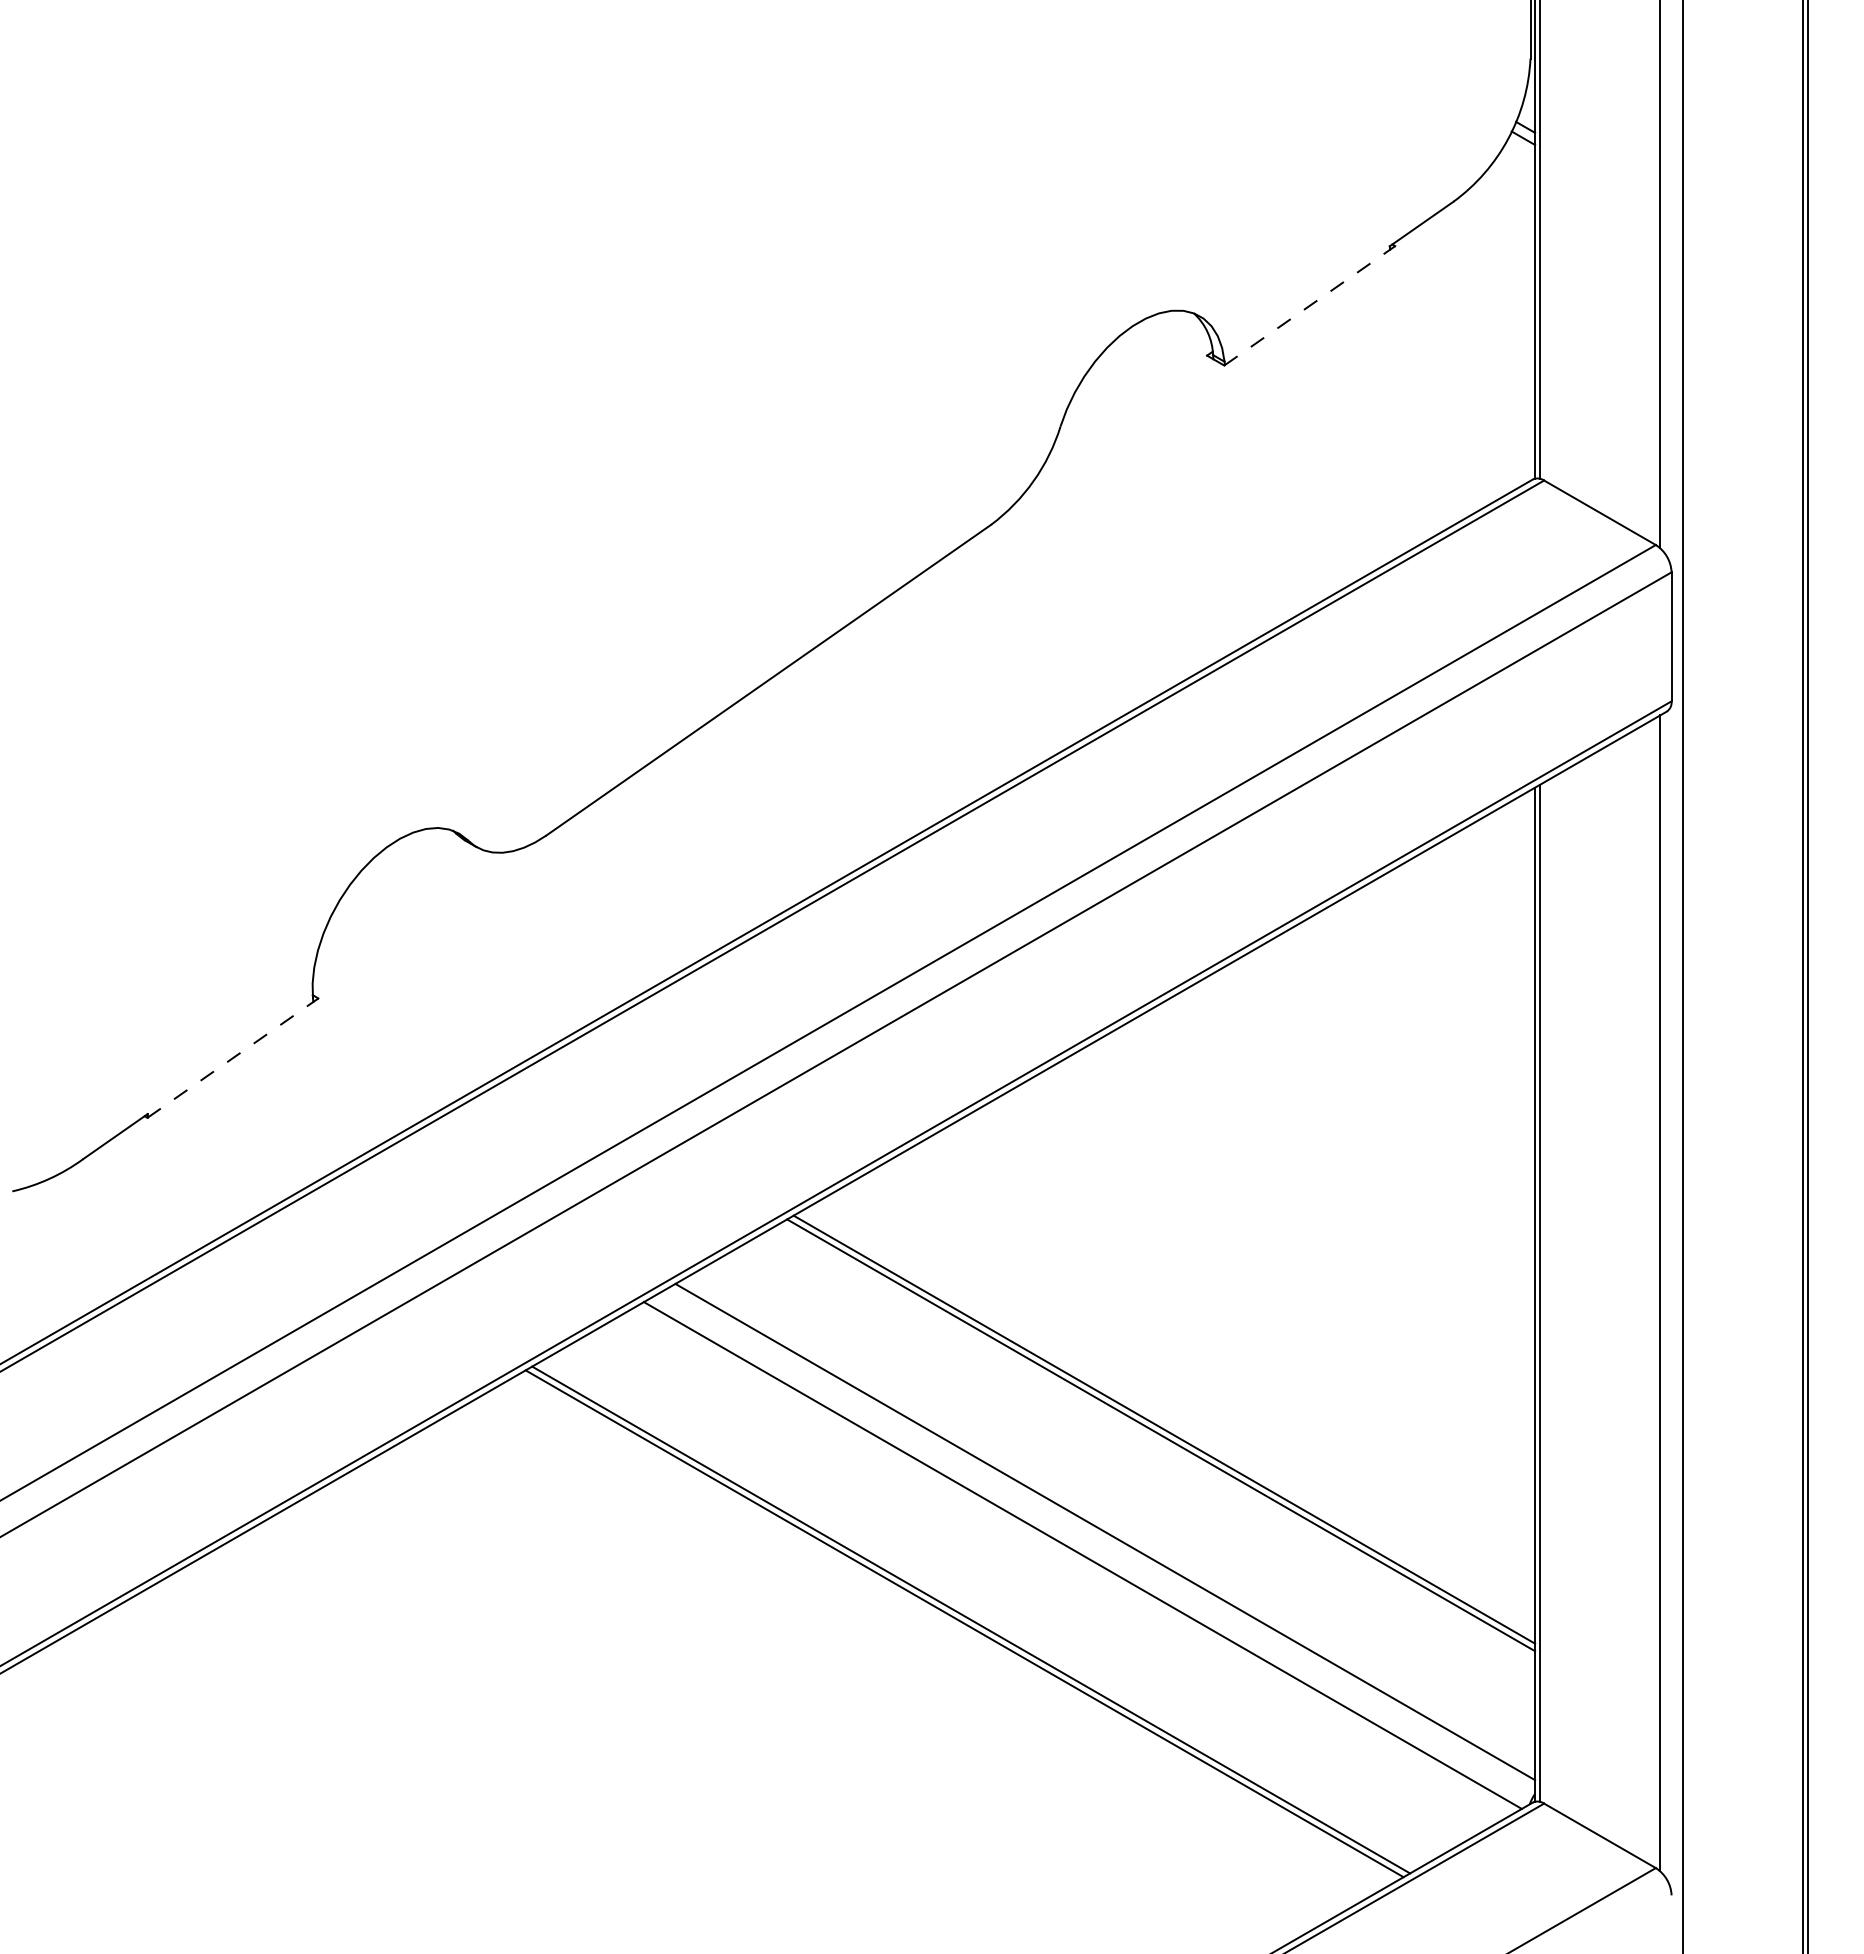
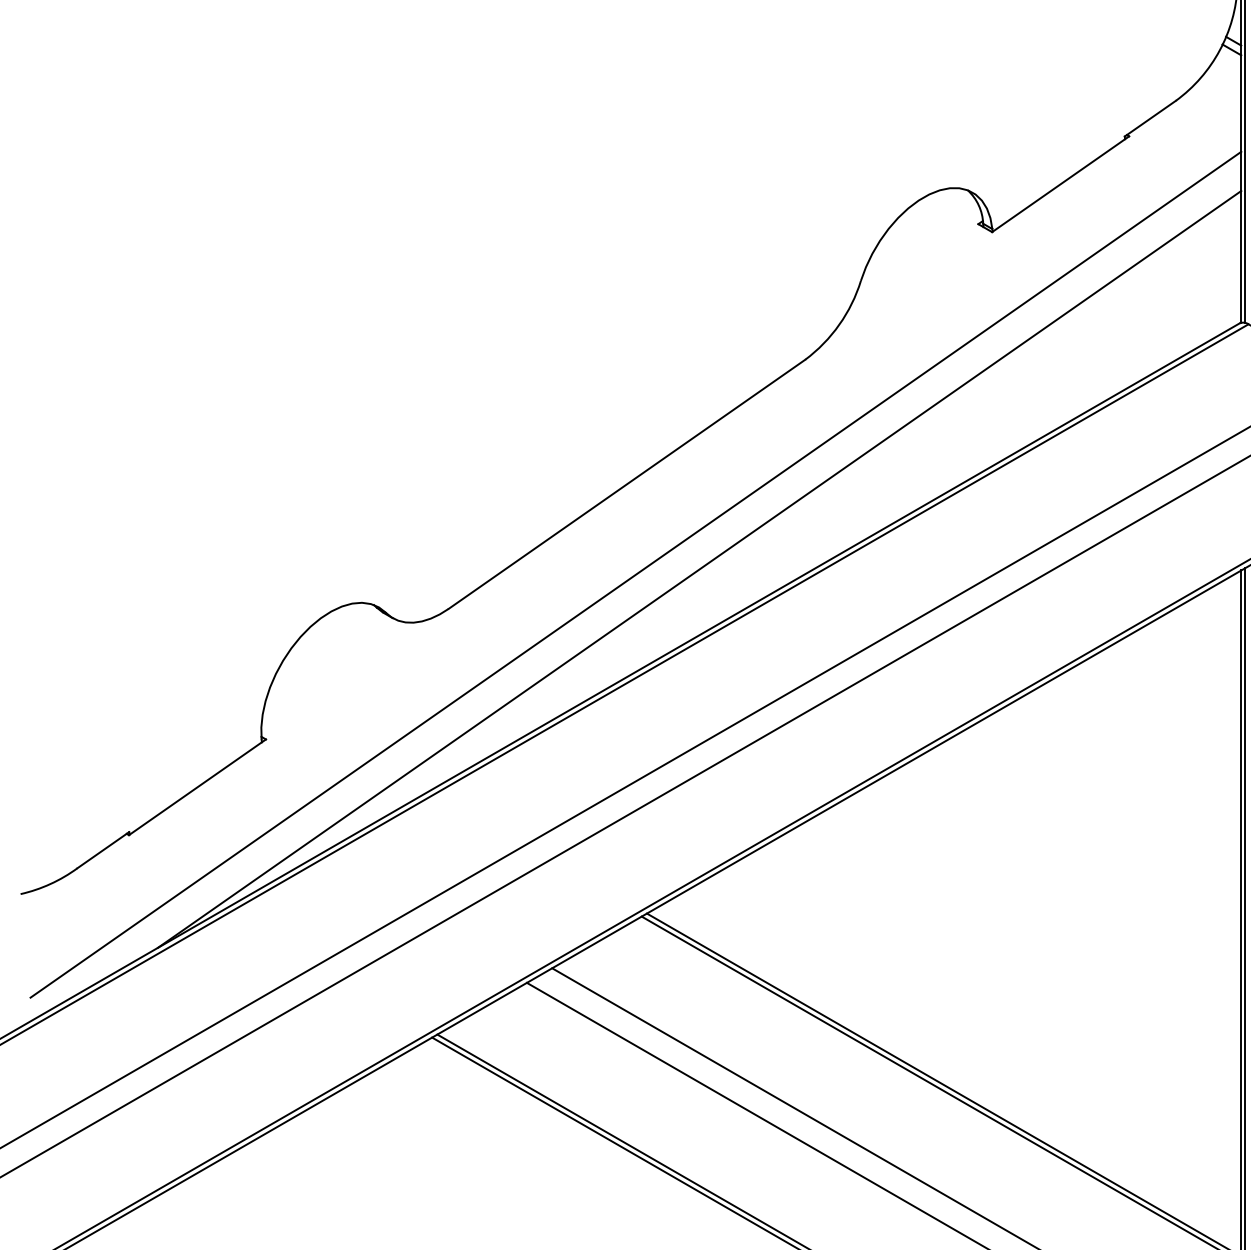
line: (1310, 305) -> (1061, 183), dashed -> solid
line: (859, 786) -> (699, 569), added
line: (779, 792) -> (635, 574), added
line: (233, 1057) -> (197, 786), dashed -> solid

